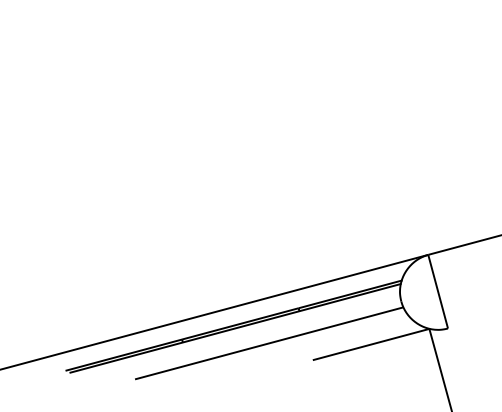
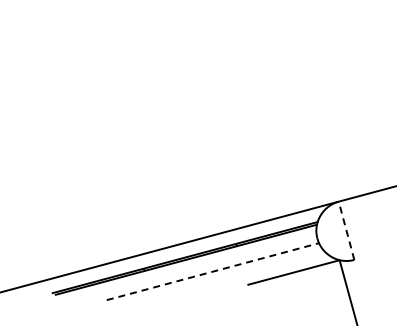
line: (438, 291) -> (346, 230), solid -> dashed
line: (268, 343) -> (212, 271), solid -> dashed

